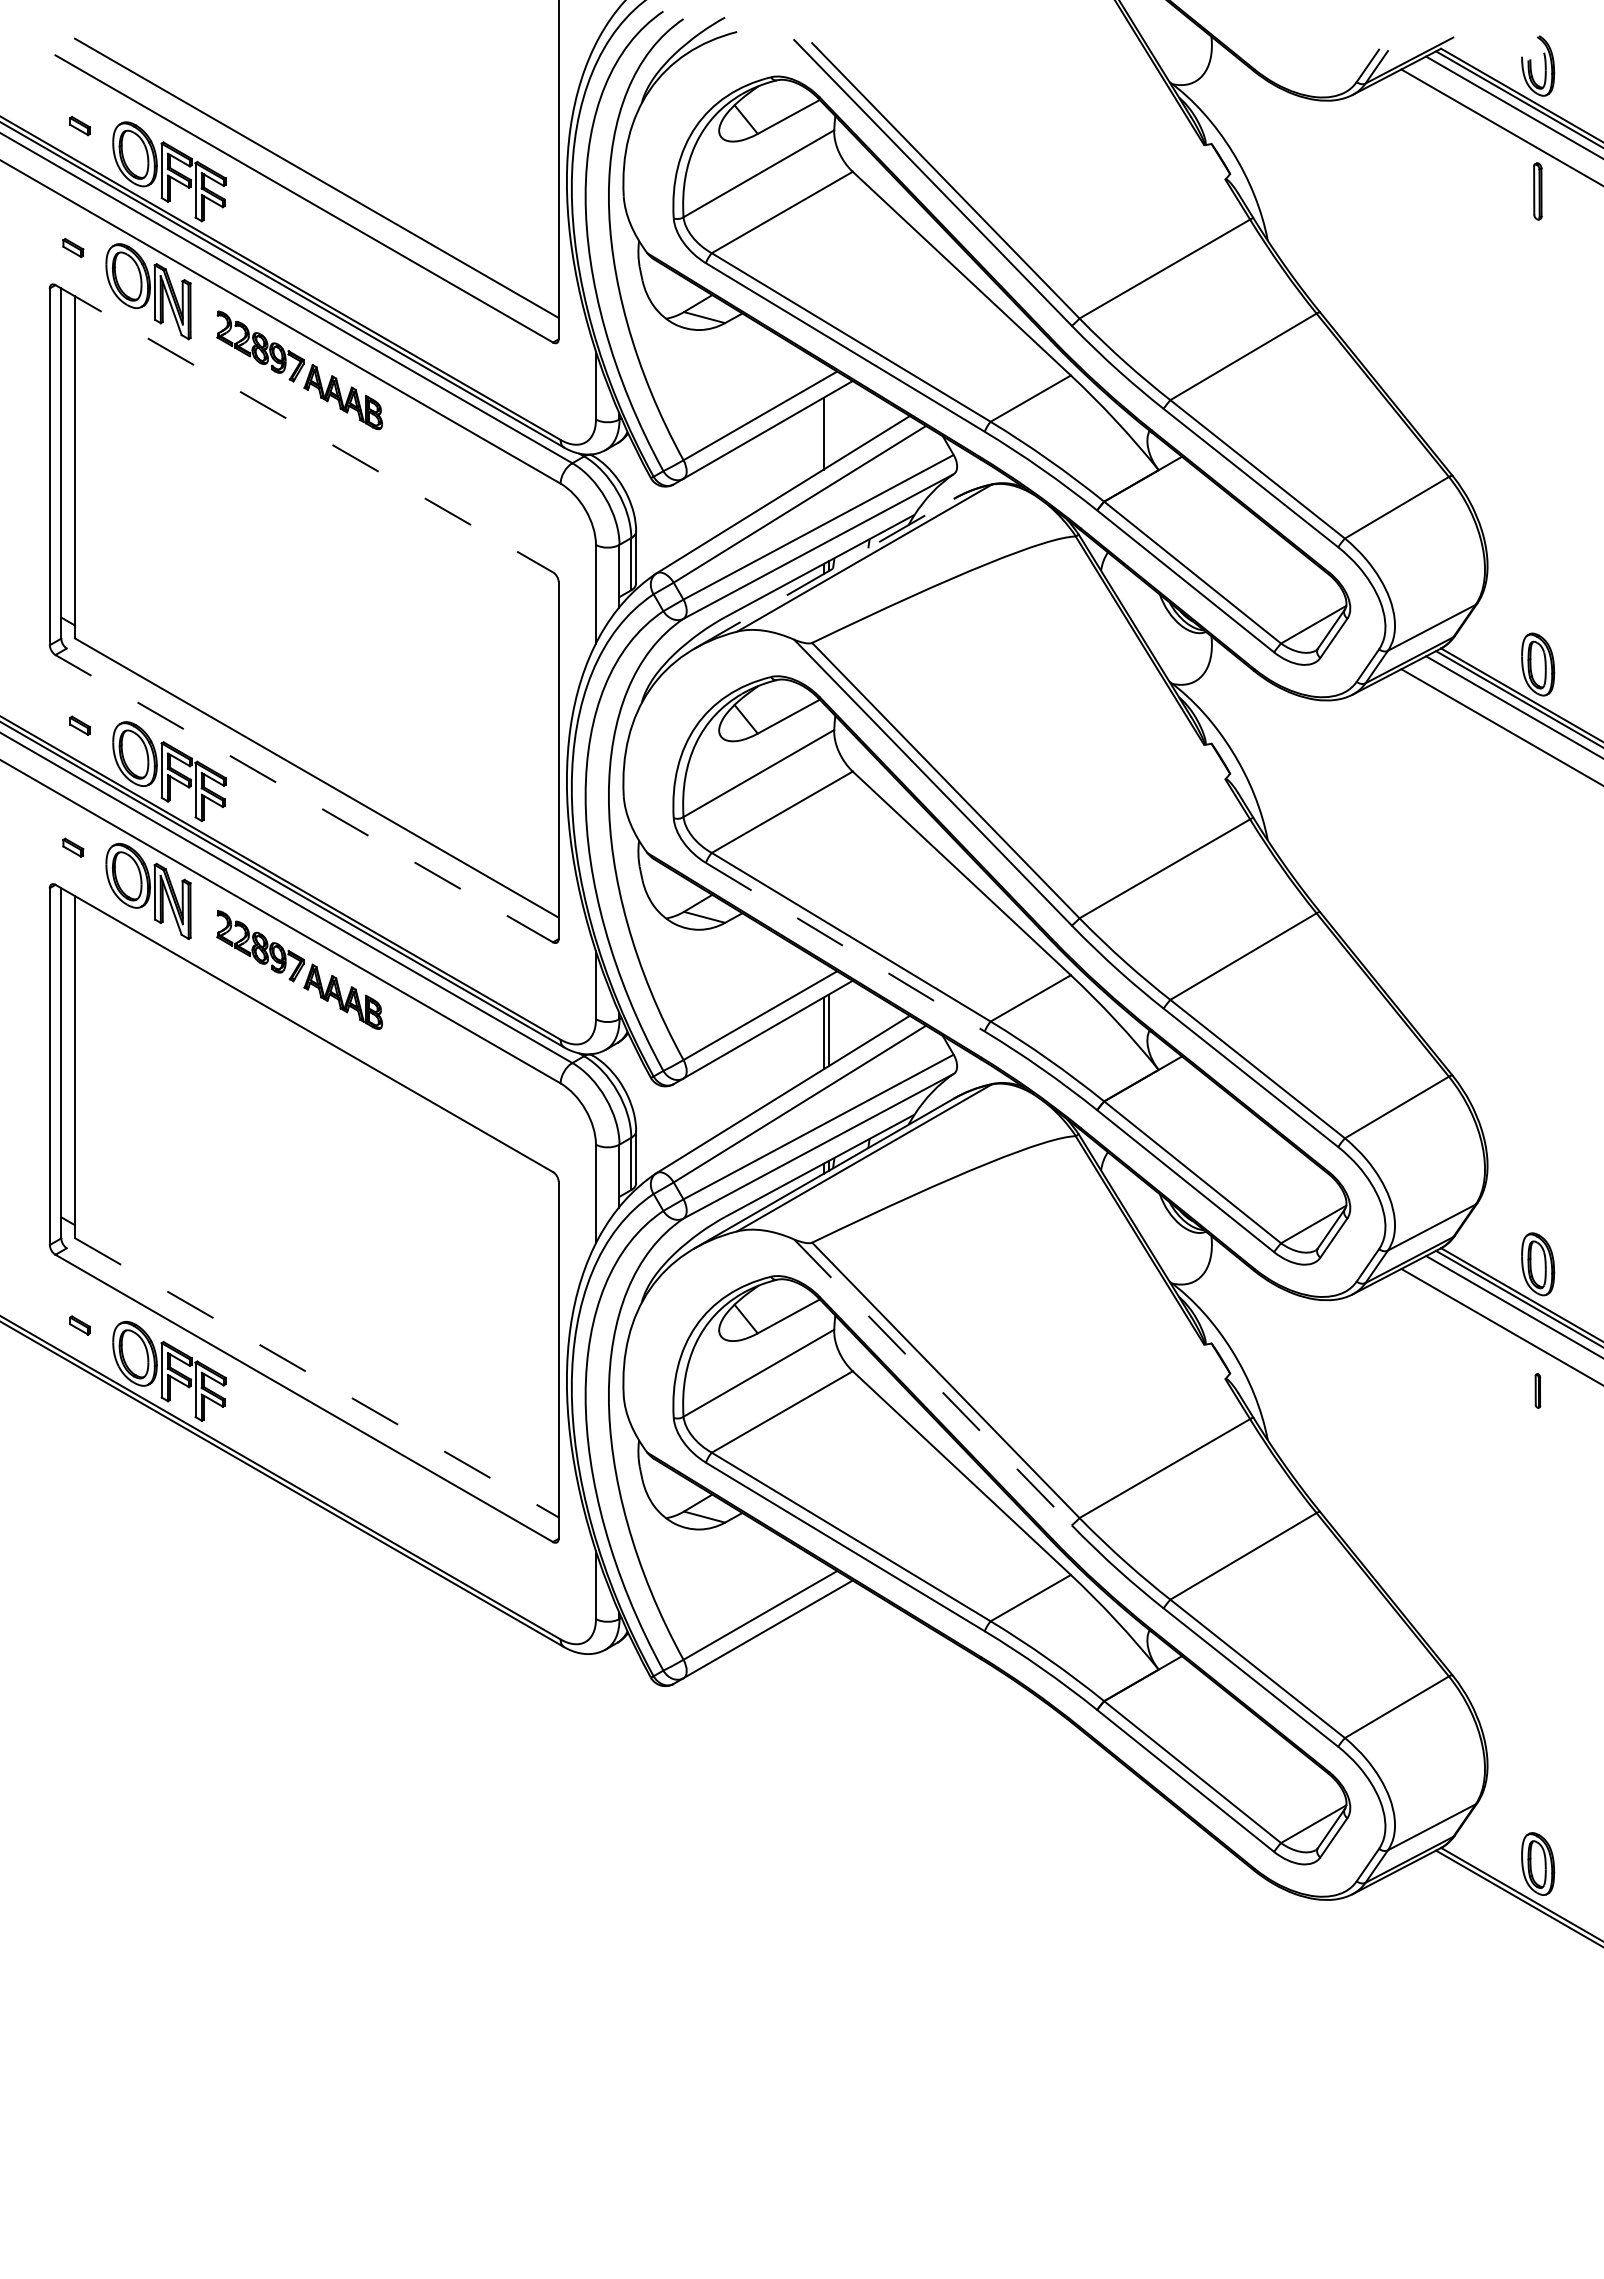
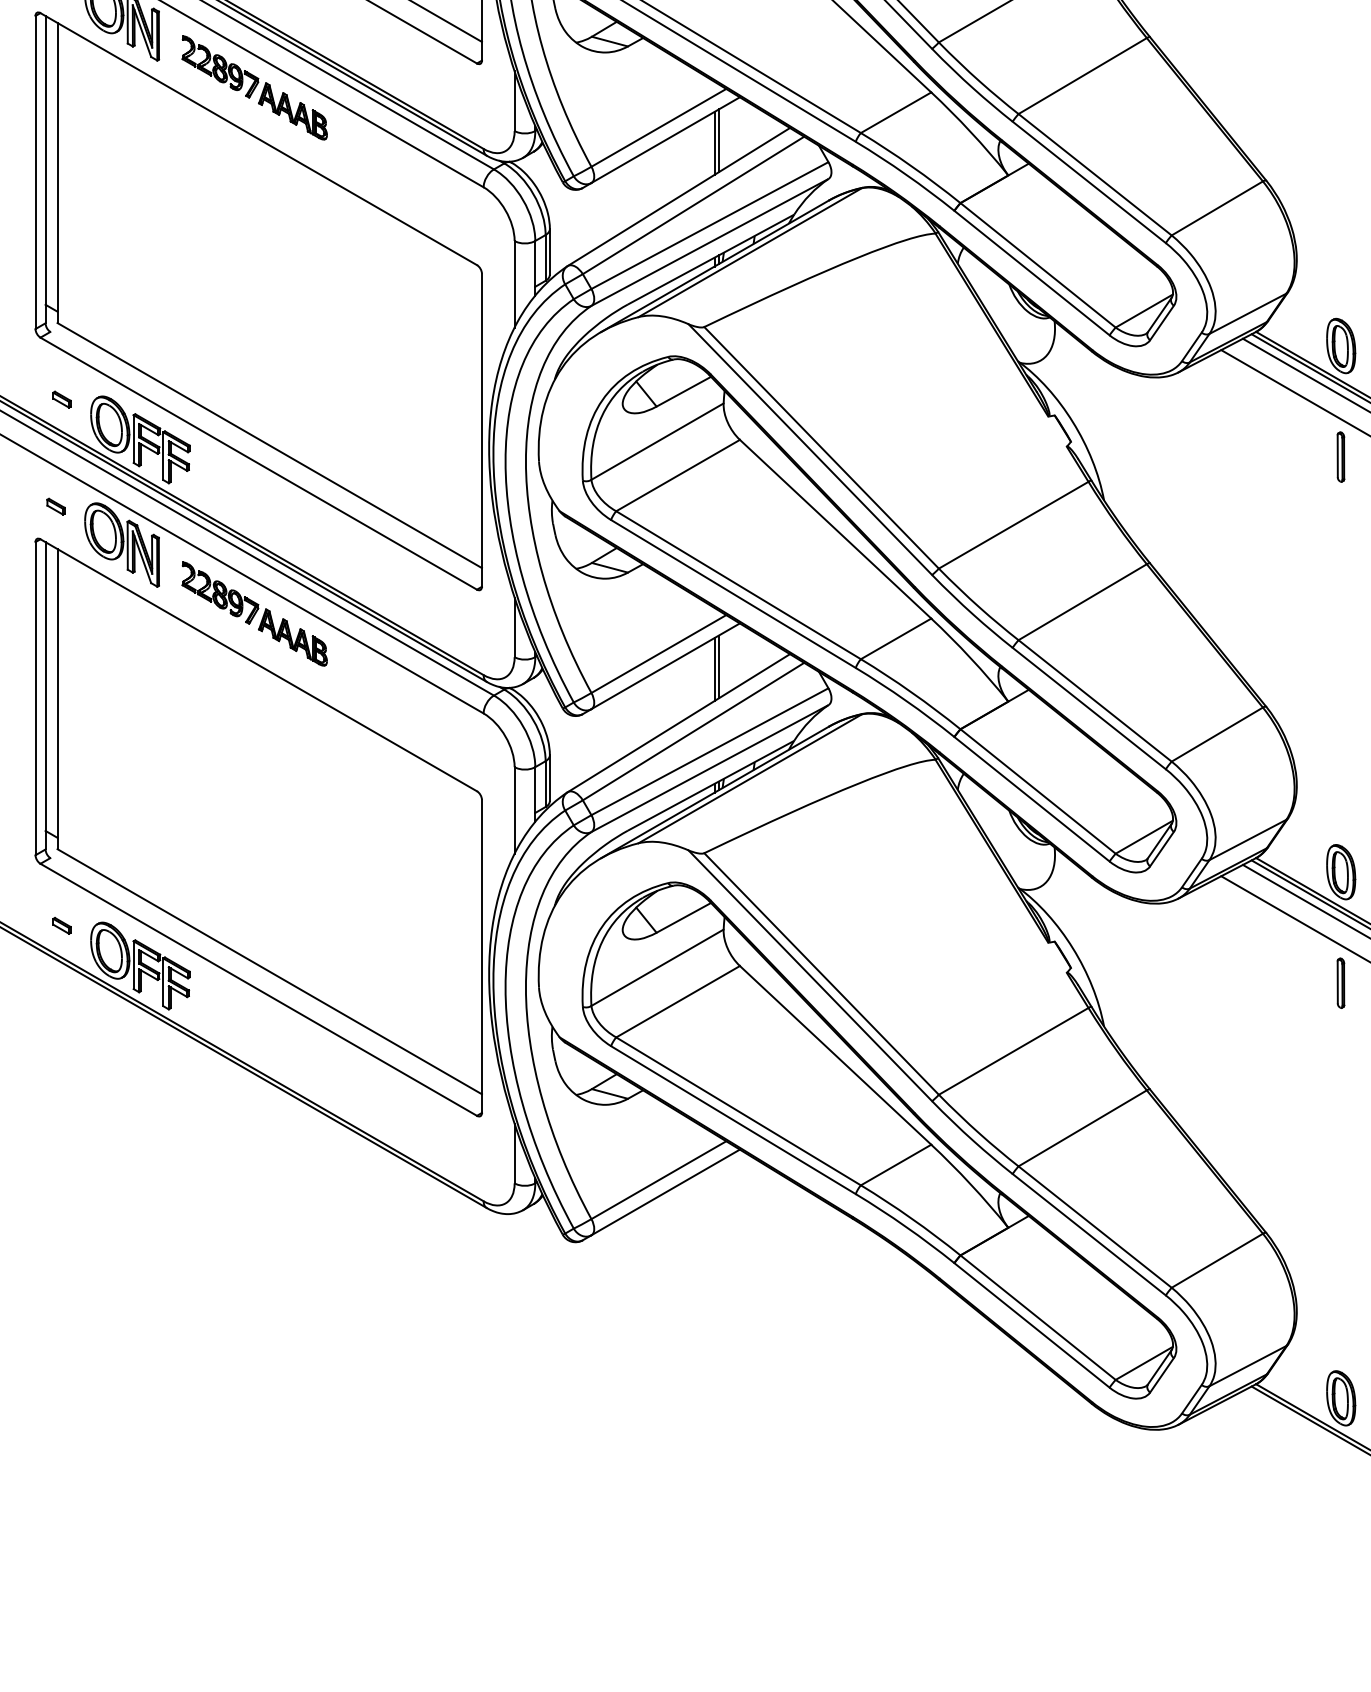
line: (304, 429) -> (258, 139), dashed -> solid
line: (828, 430) -> (718, 140), added
line: (824, 573) -> (715, 266), dashed -> solid
part: (1537, 791) -> (1340, 457), added
line: (303, 798) -> (258, 463), dashed -> solid
line: (845, 947) -> (733, 594), dashed -> solid
line: (317, 1378) -> (270, 972), dashed -> solid
line: (933, 1382) -> (810, 975), dashed -> solid
part: (1537, 1390) -> (1340, 982), size x1.67

